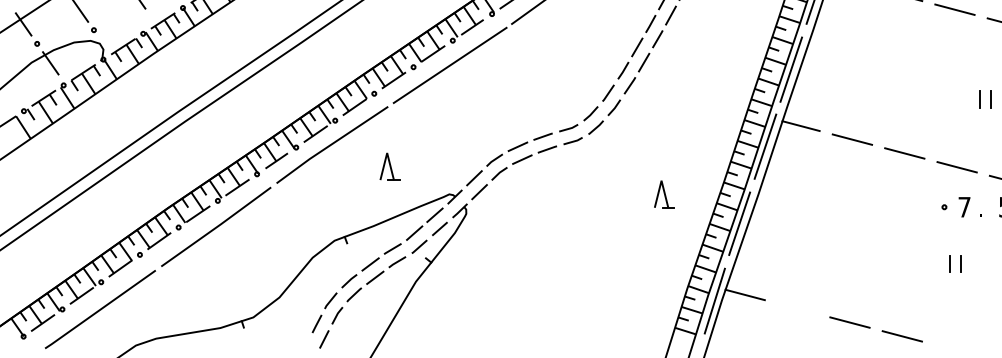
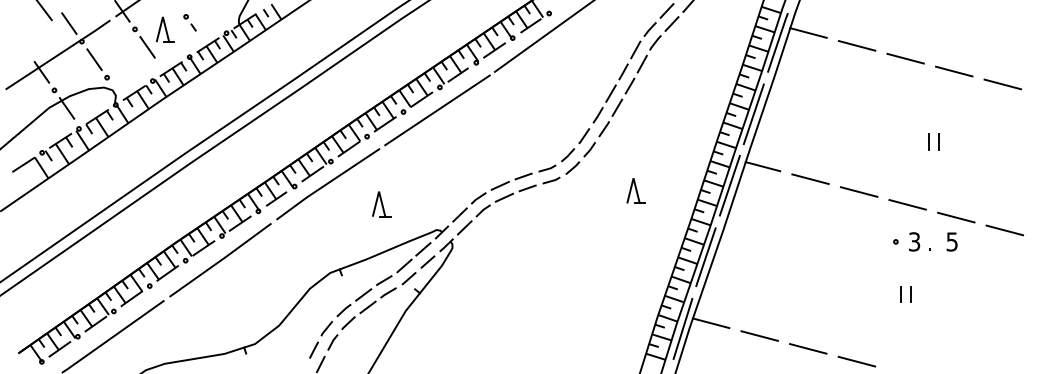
part: (663, 193) -> (635, 190), moved
text: (964, 206) -> (914, 241), 7 -> 3
line: (797, 308) -> (759, 335), added

